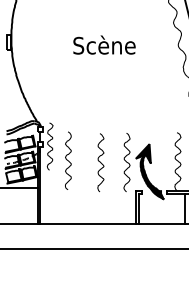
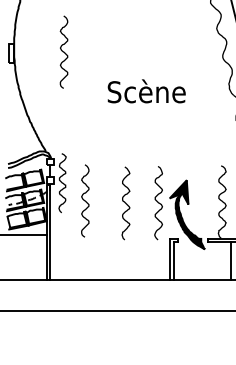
curve: (51, 41) -> (64, 51), added
text: (104, 44) -> (146, 90), moved

